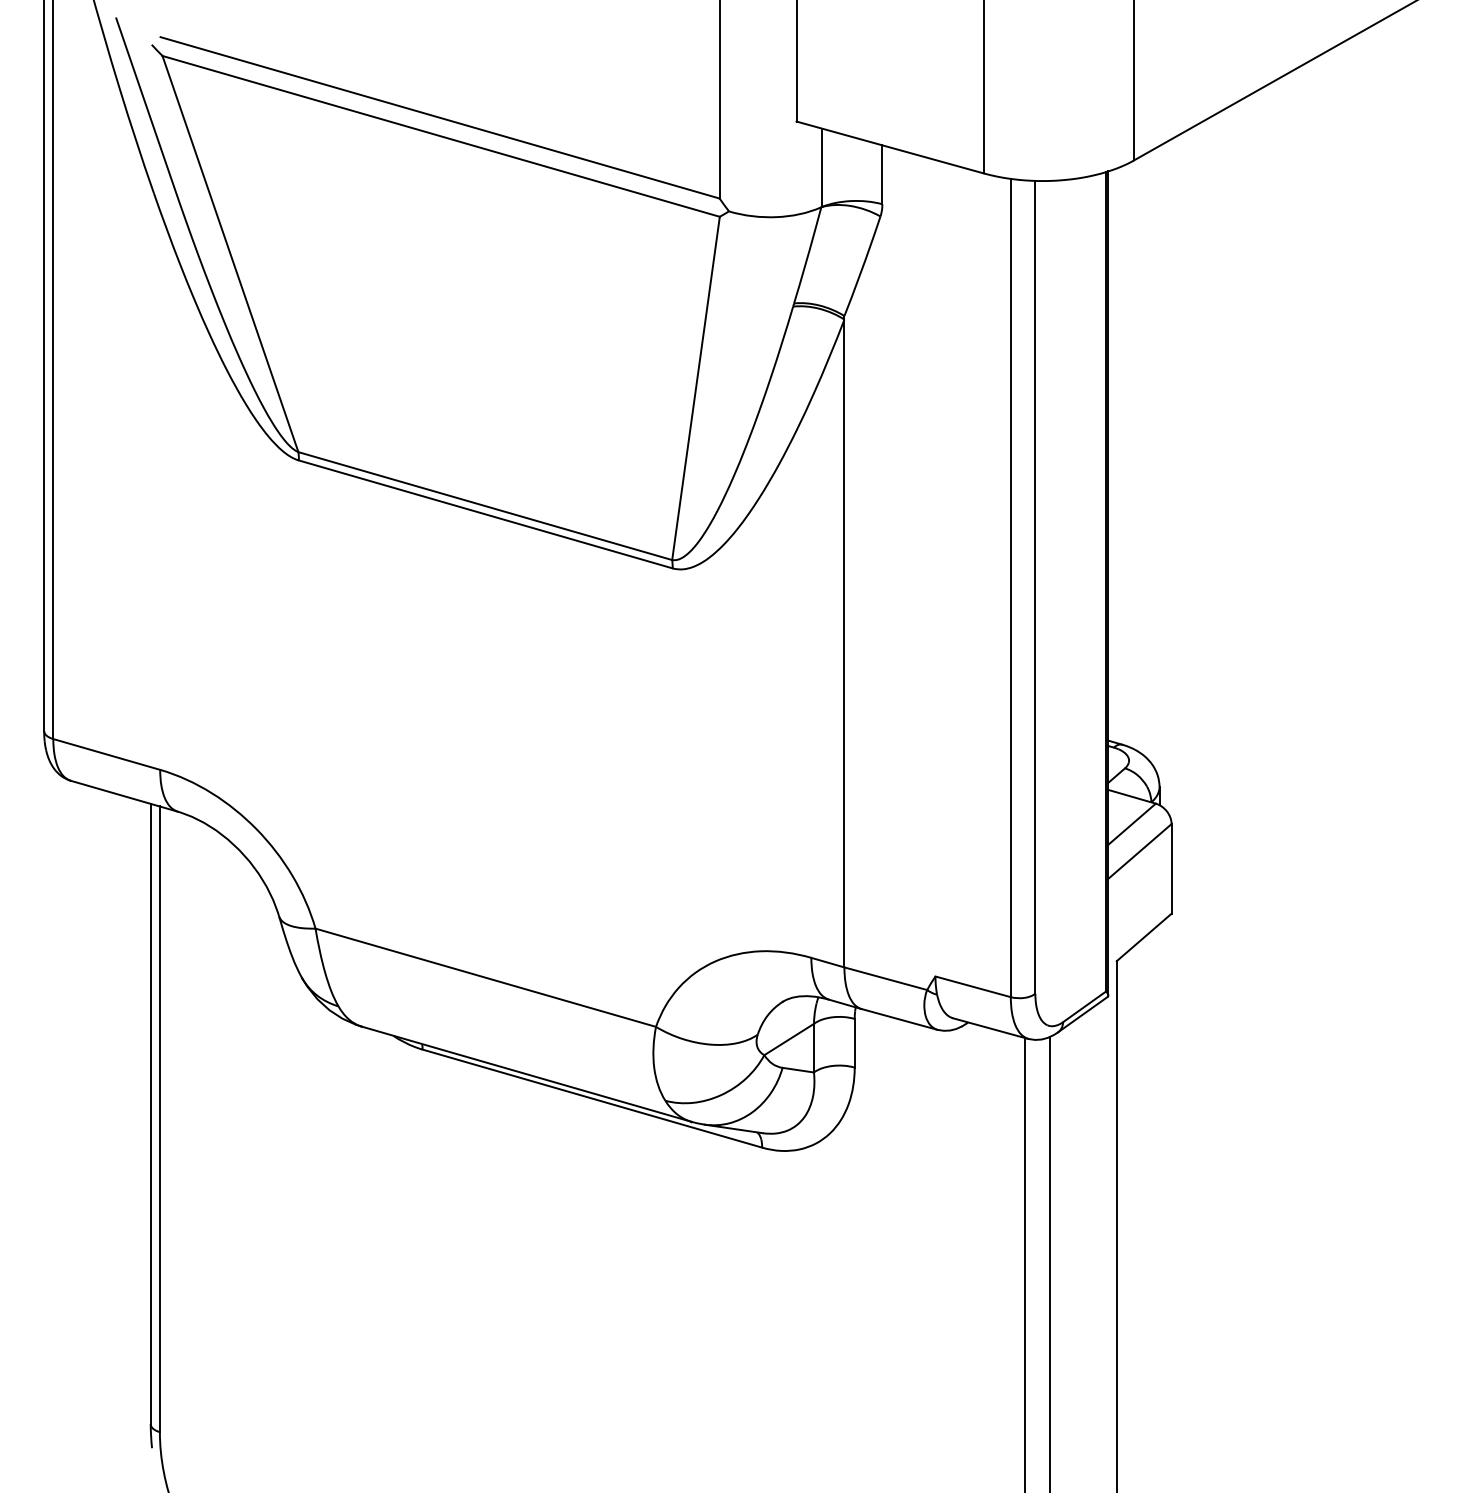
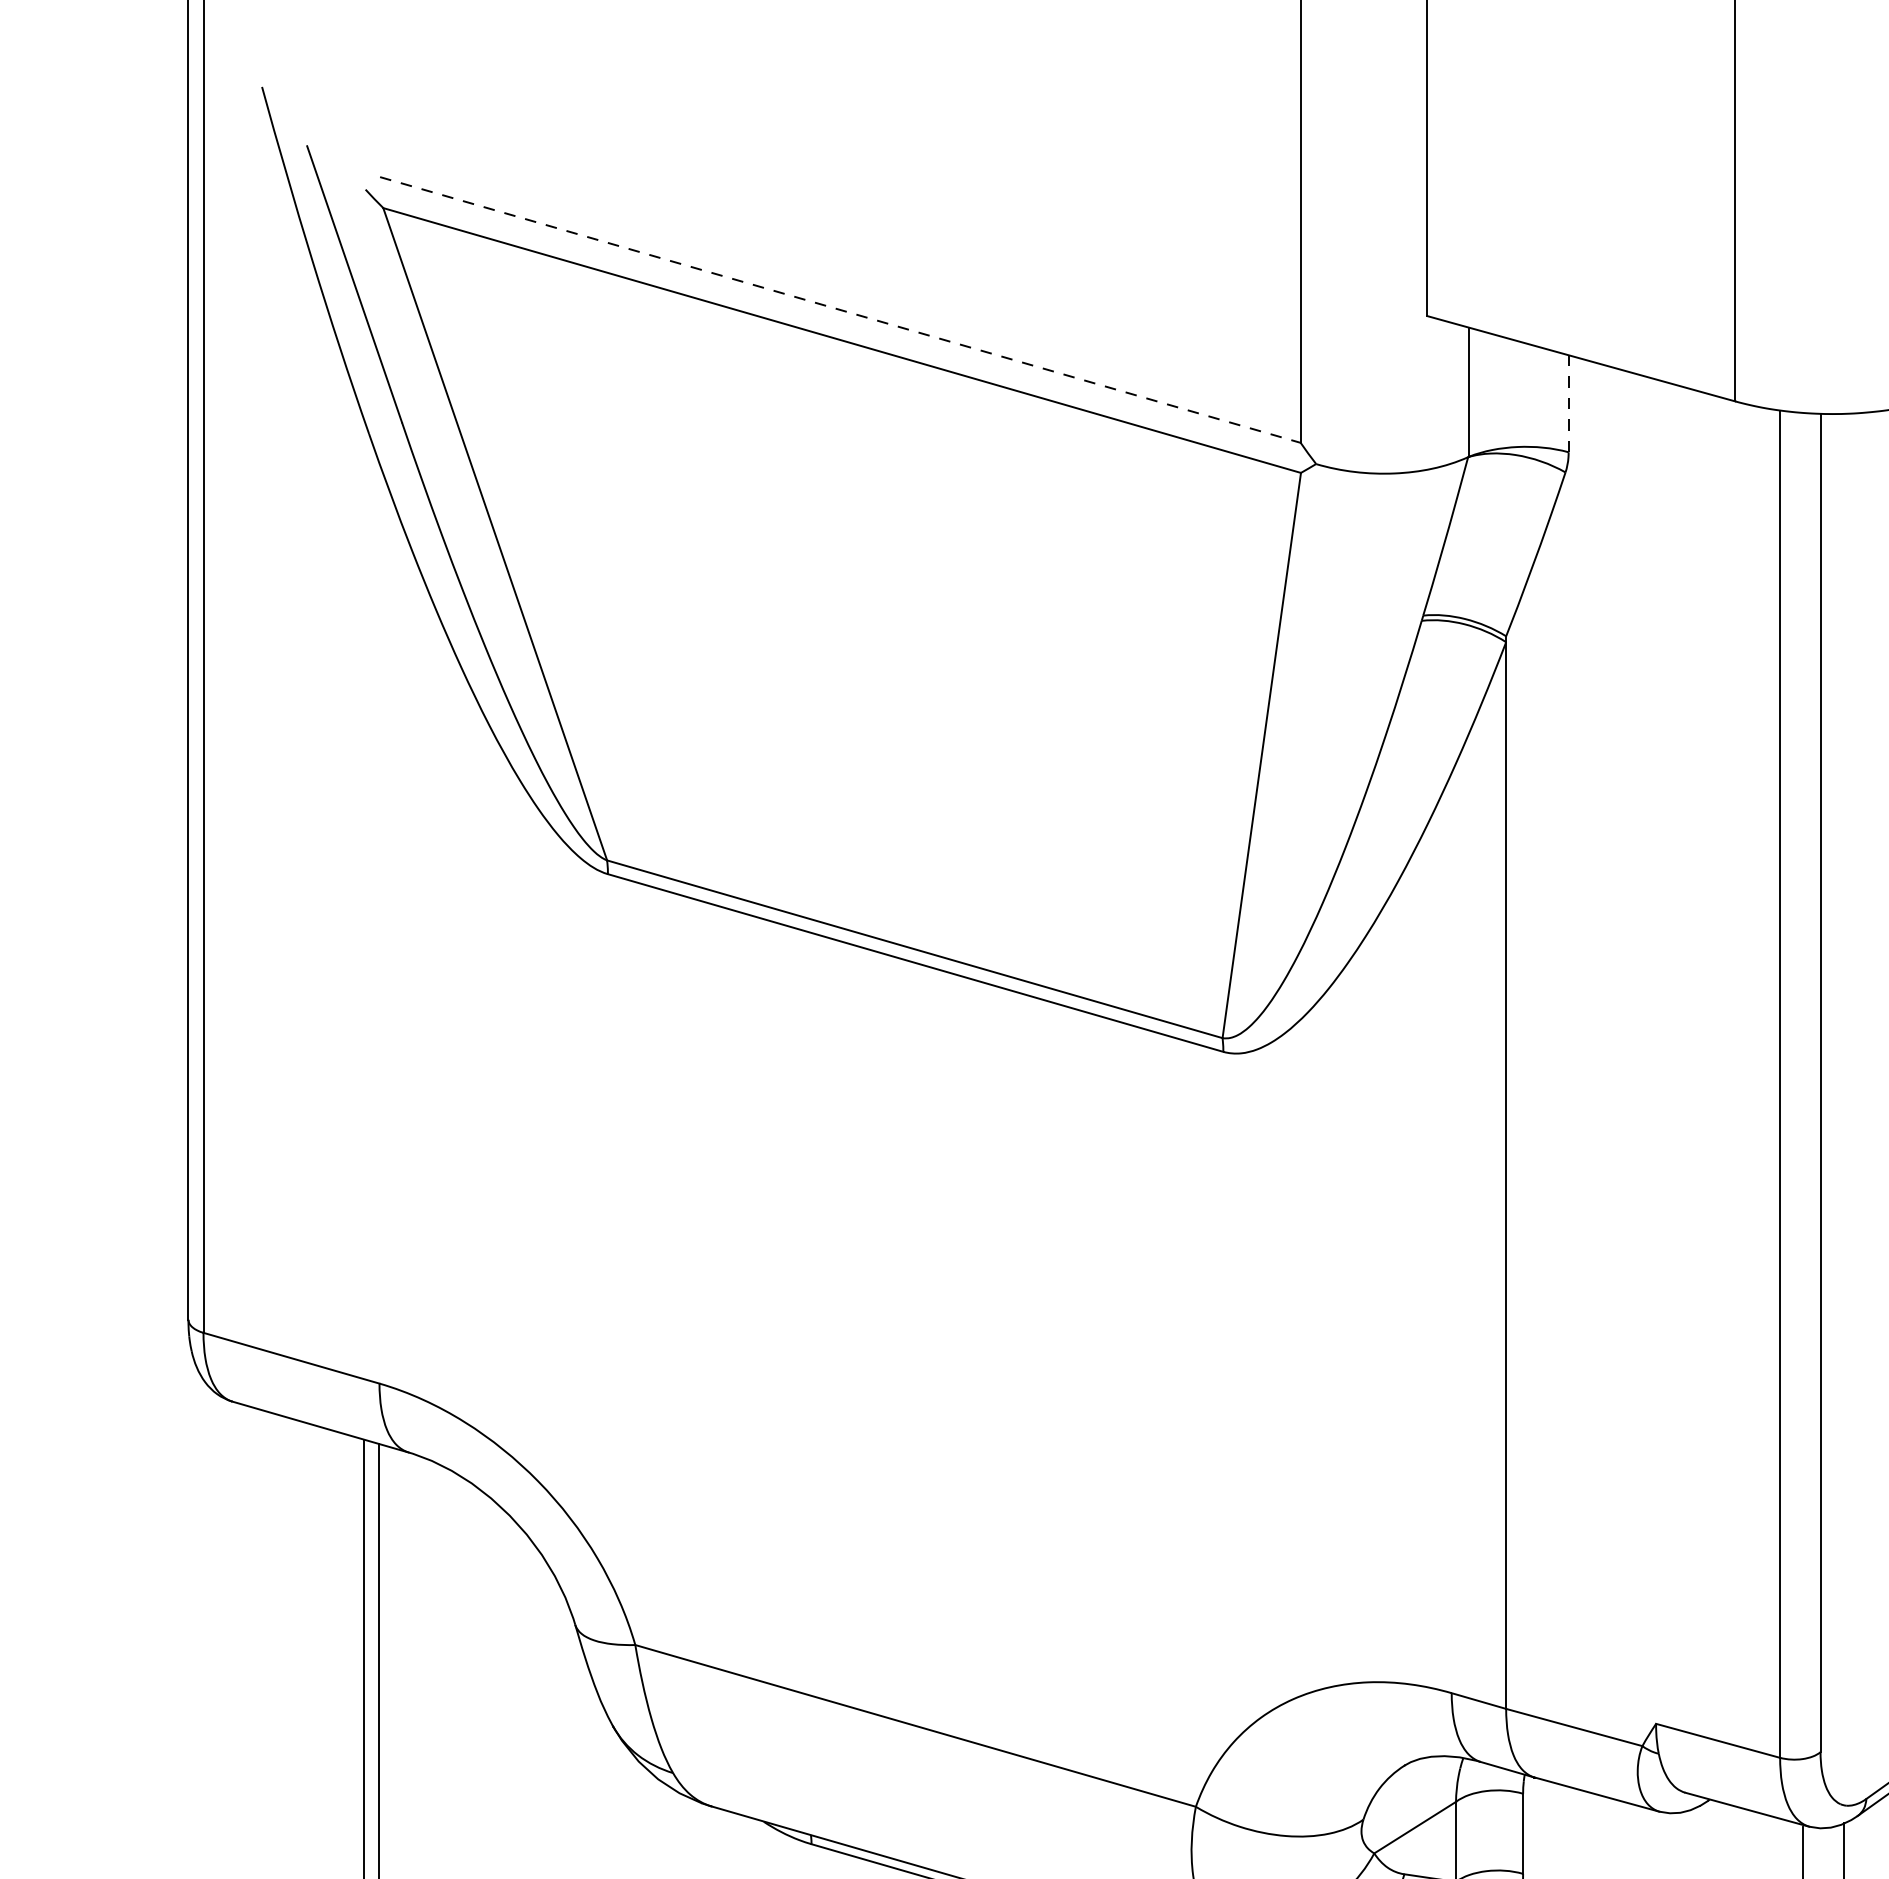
line: (440, 117) -> (841, 309), solid -> dashed
line: (882, 174) -> (1568, 403), solid -> dashed

